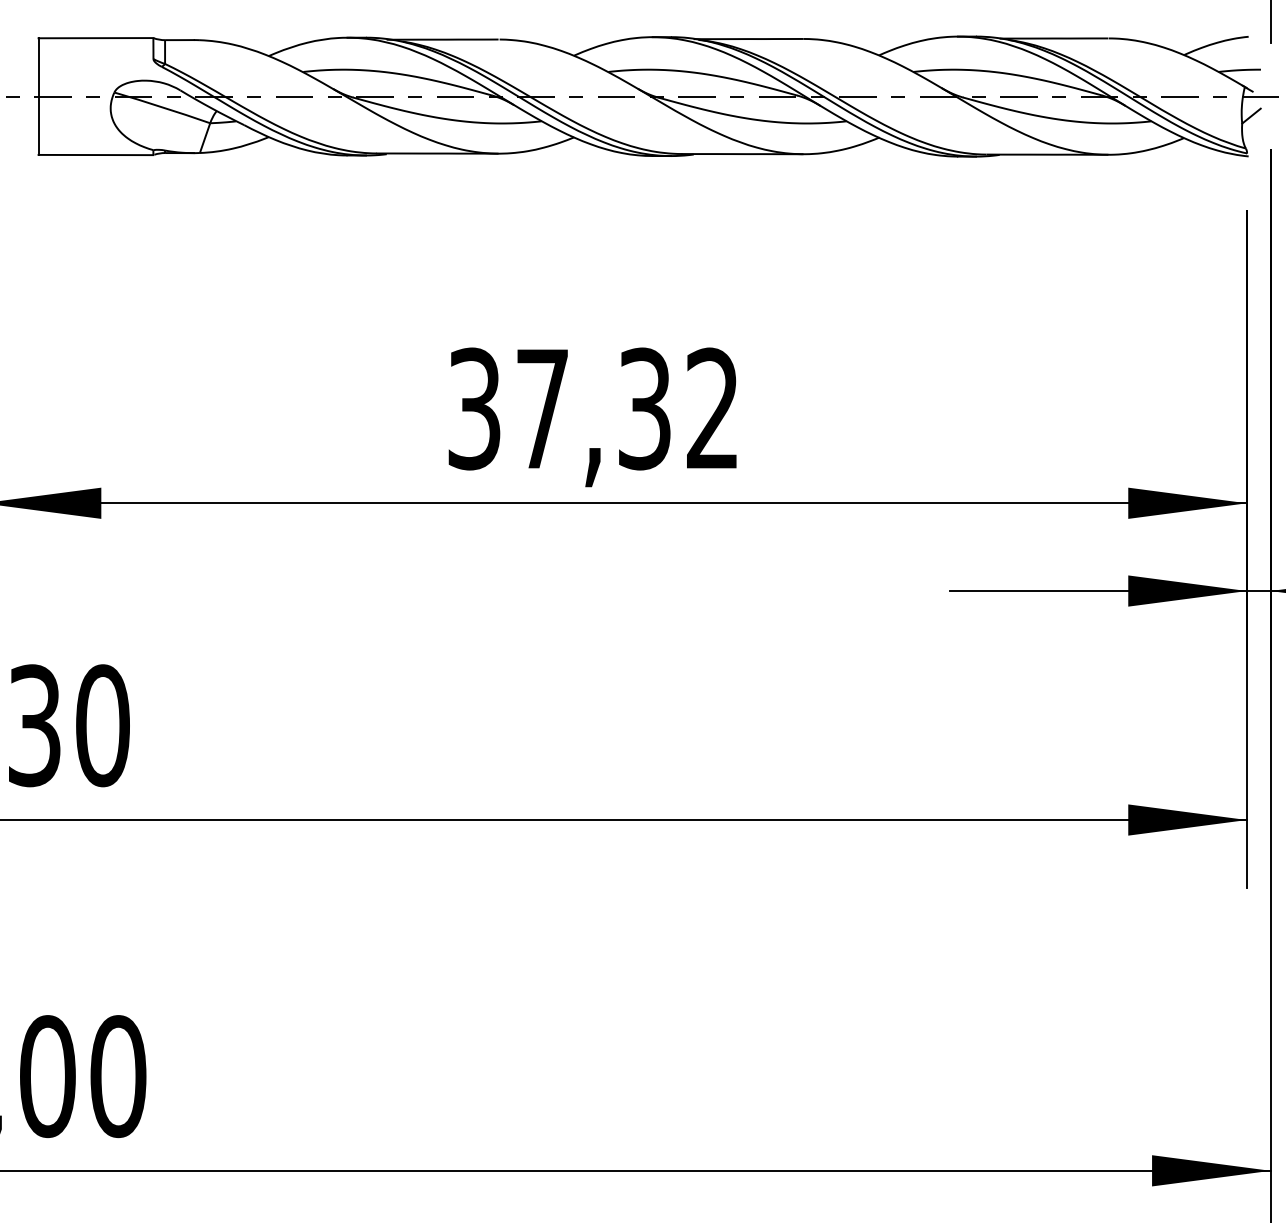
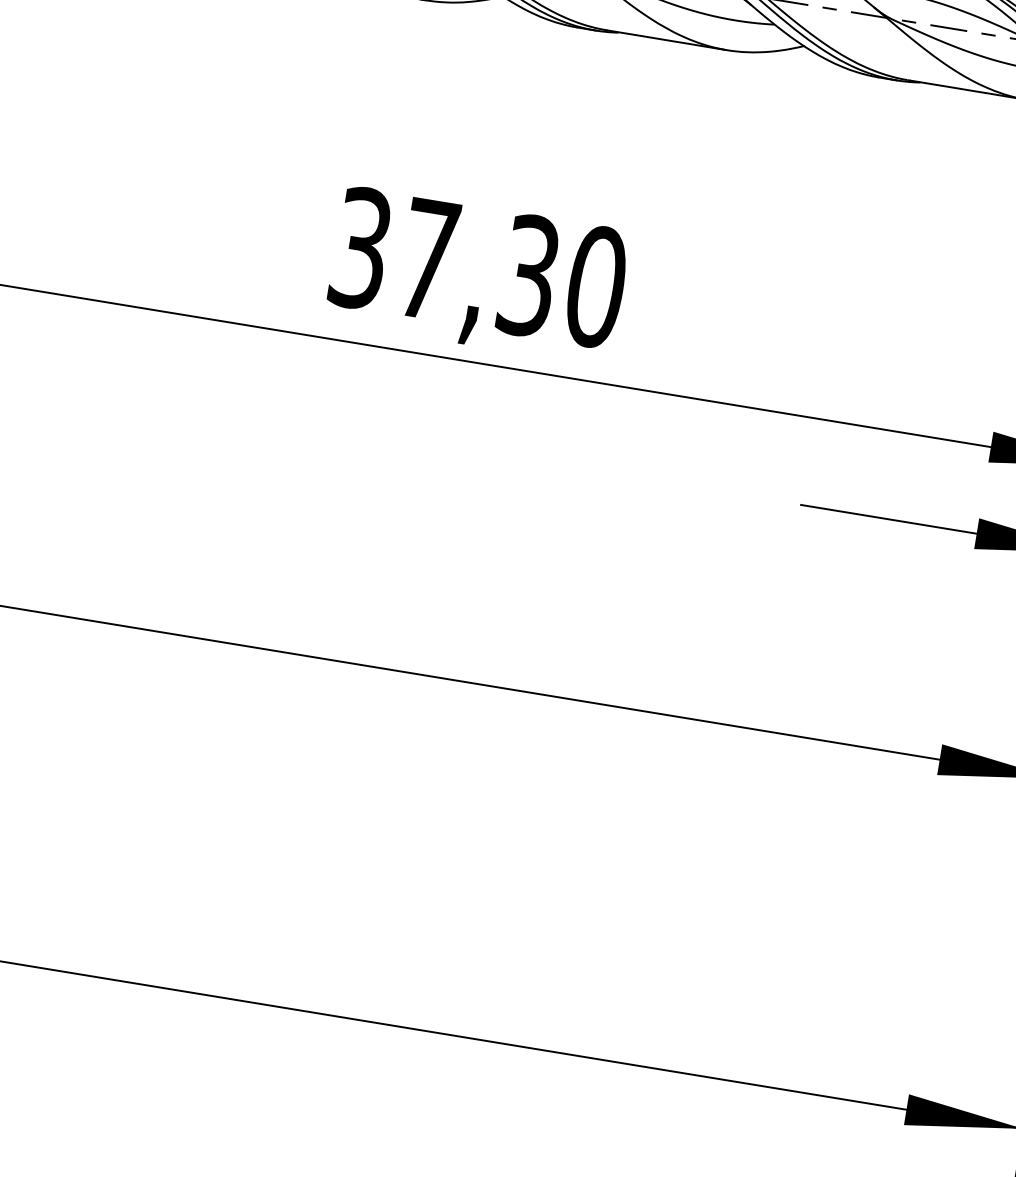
text: (713, 408) -> (596, 286), 37,32 -> 37,30

